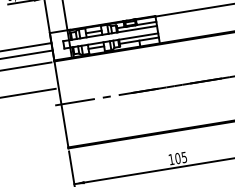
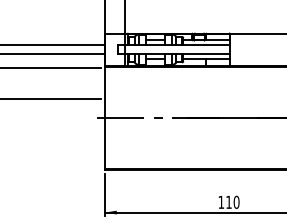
text: (180, 157) -> (232, 201), 105 -> 110

